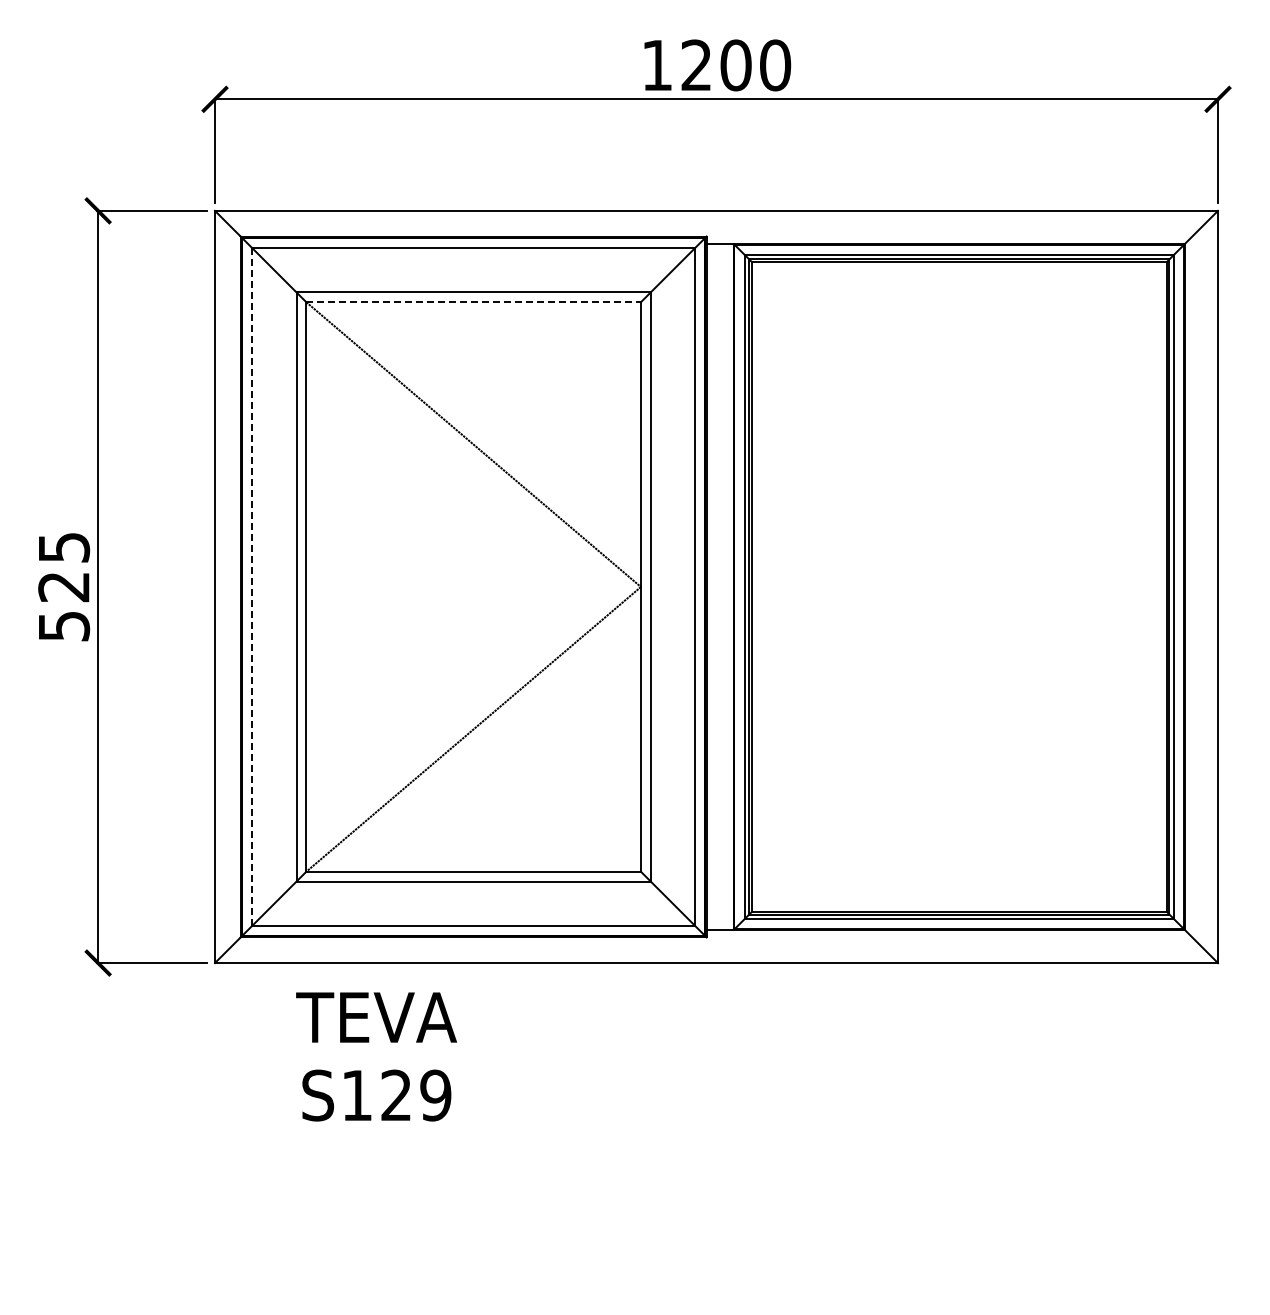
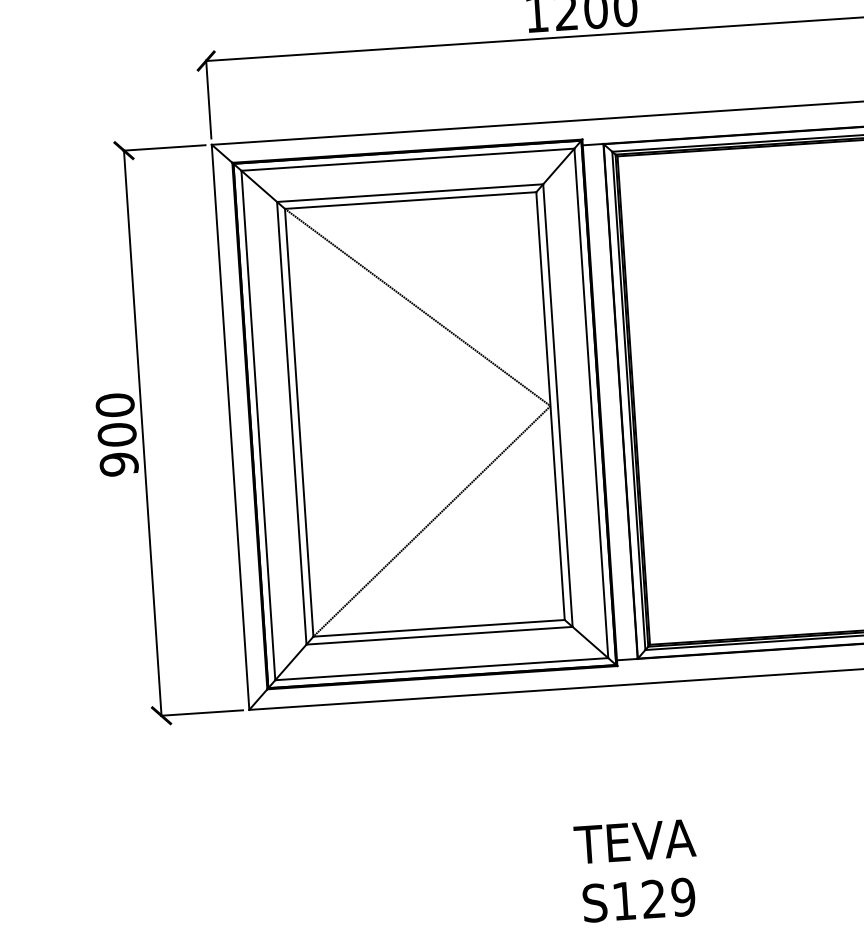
line: (474, 302) -> (411, 200), dashed -> solid
line: (252, 586) -> (258, 425), dashed -> solid
text: (64, 587) -> (117, 435), 525 -> 900
text: (376, 1056) -> (636, 870), moved

